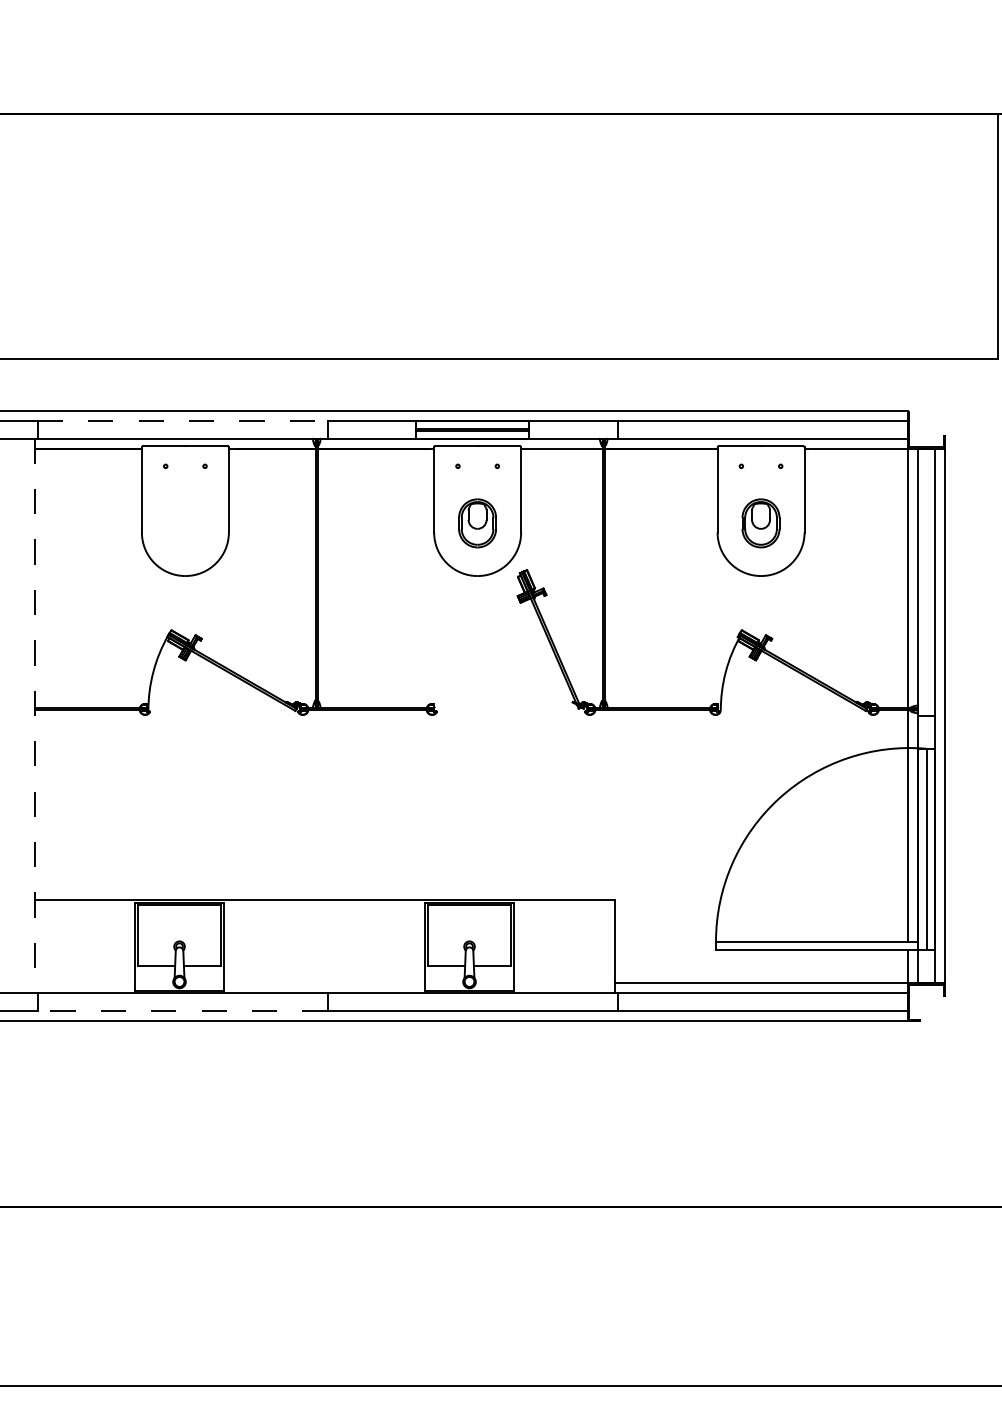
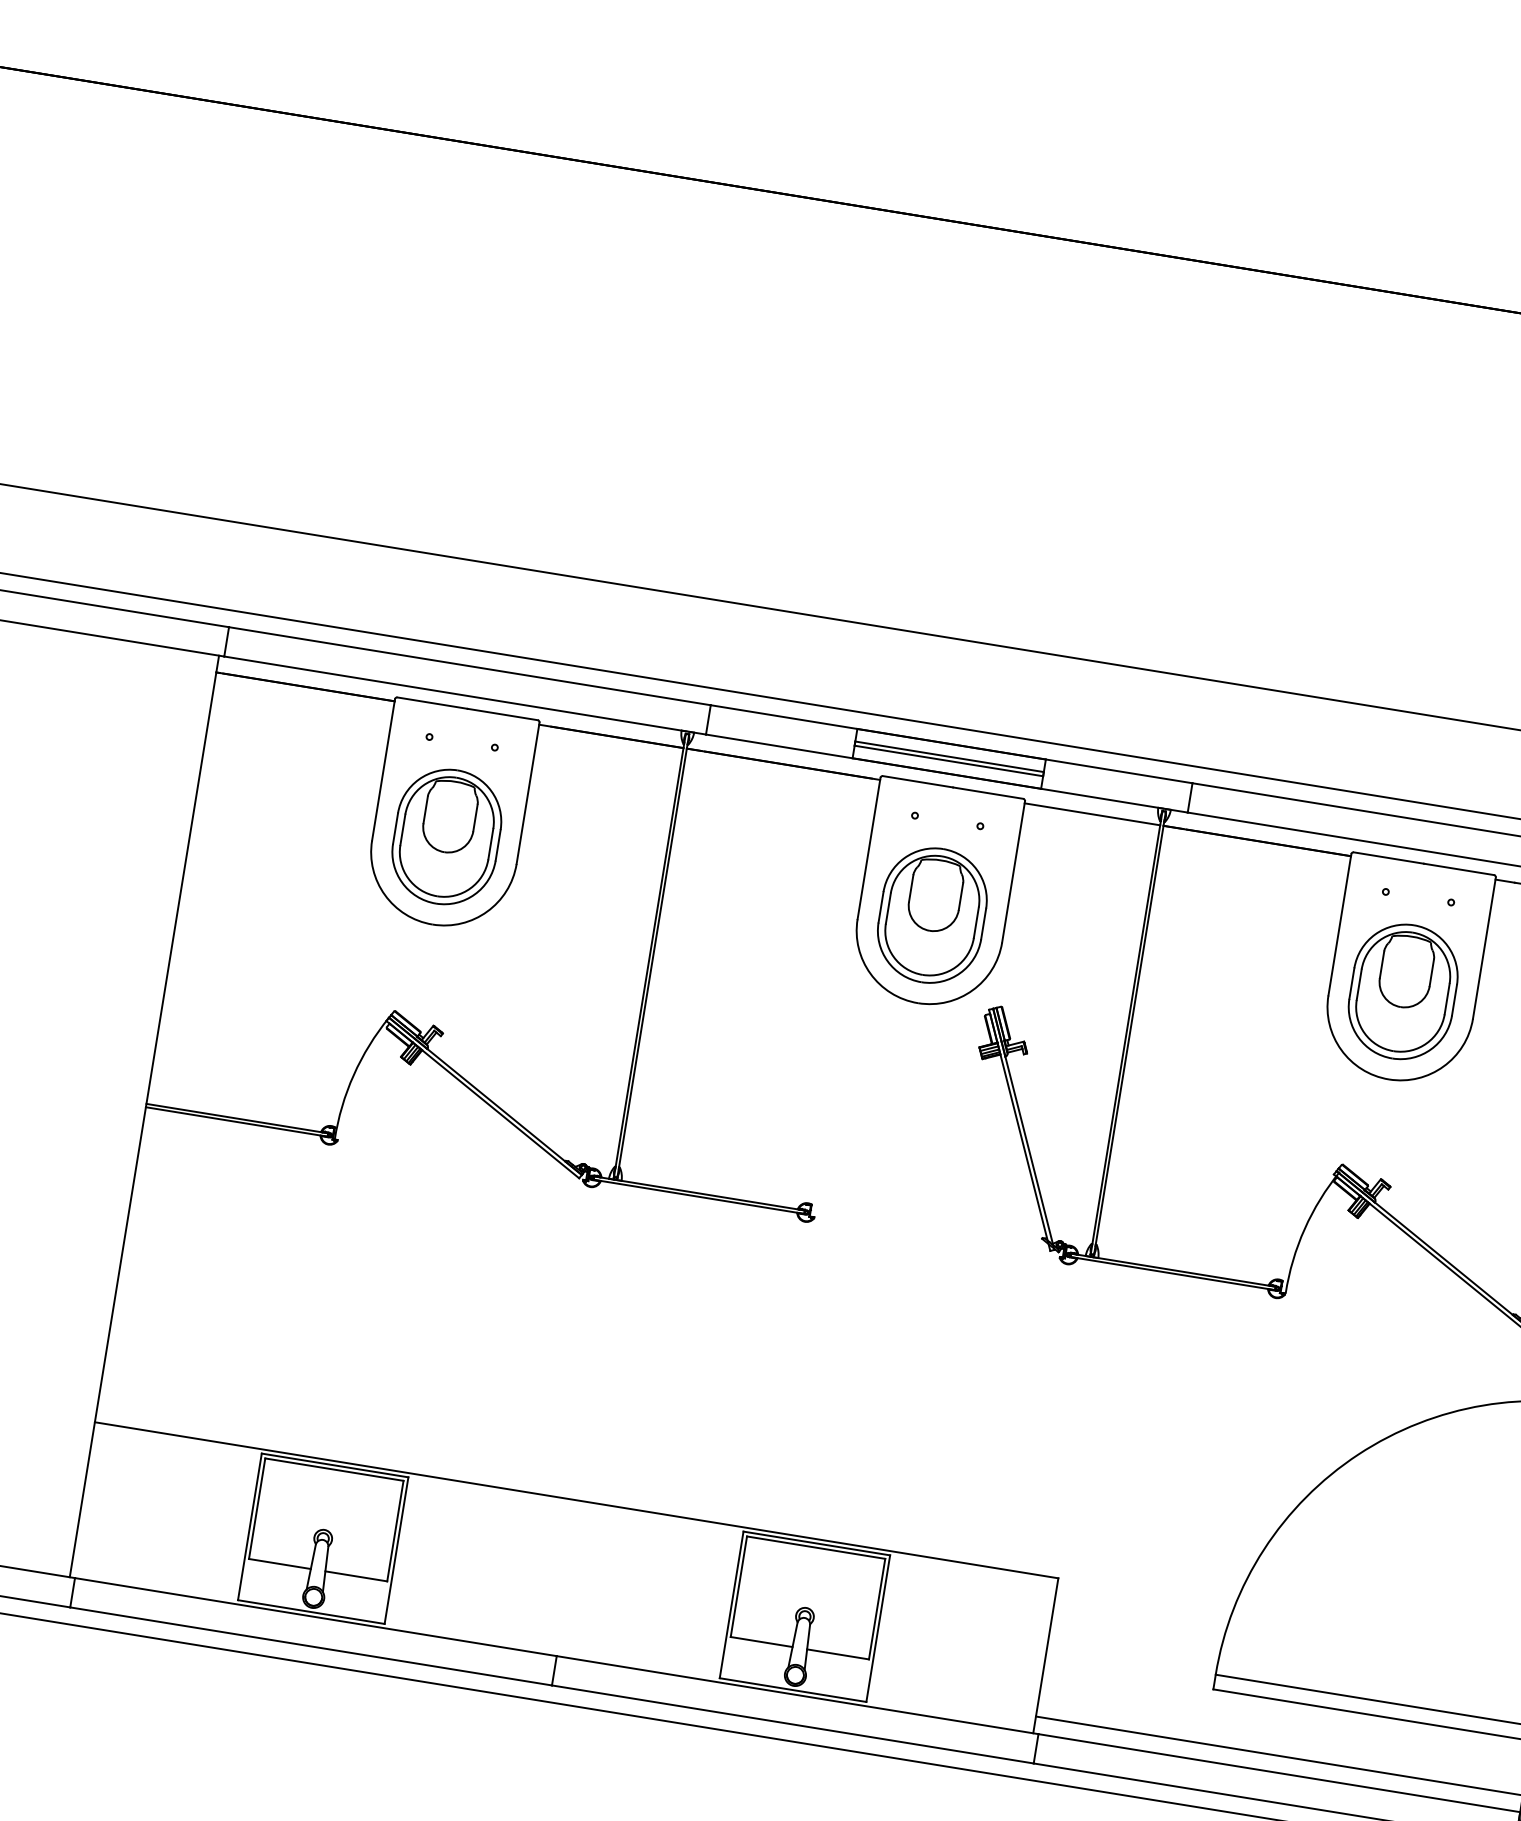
line: (182, 420) -> (469, 665), dashed -> solid
part: (185, 523) -> (446, 837), added
part: (477, 523) -> (932, 915), size x1.67
part: (760, 523) -> (1402, 992), size x1.67
line: (34, 716) -> (144, 1117), dashed -> solid
line: (182, 1011) -> (310, 1647), dashed -> solid

